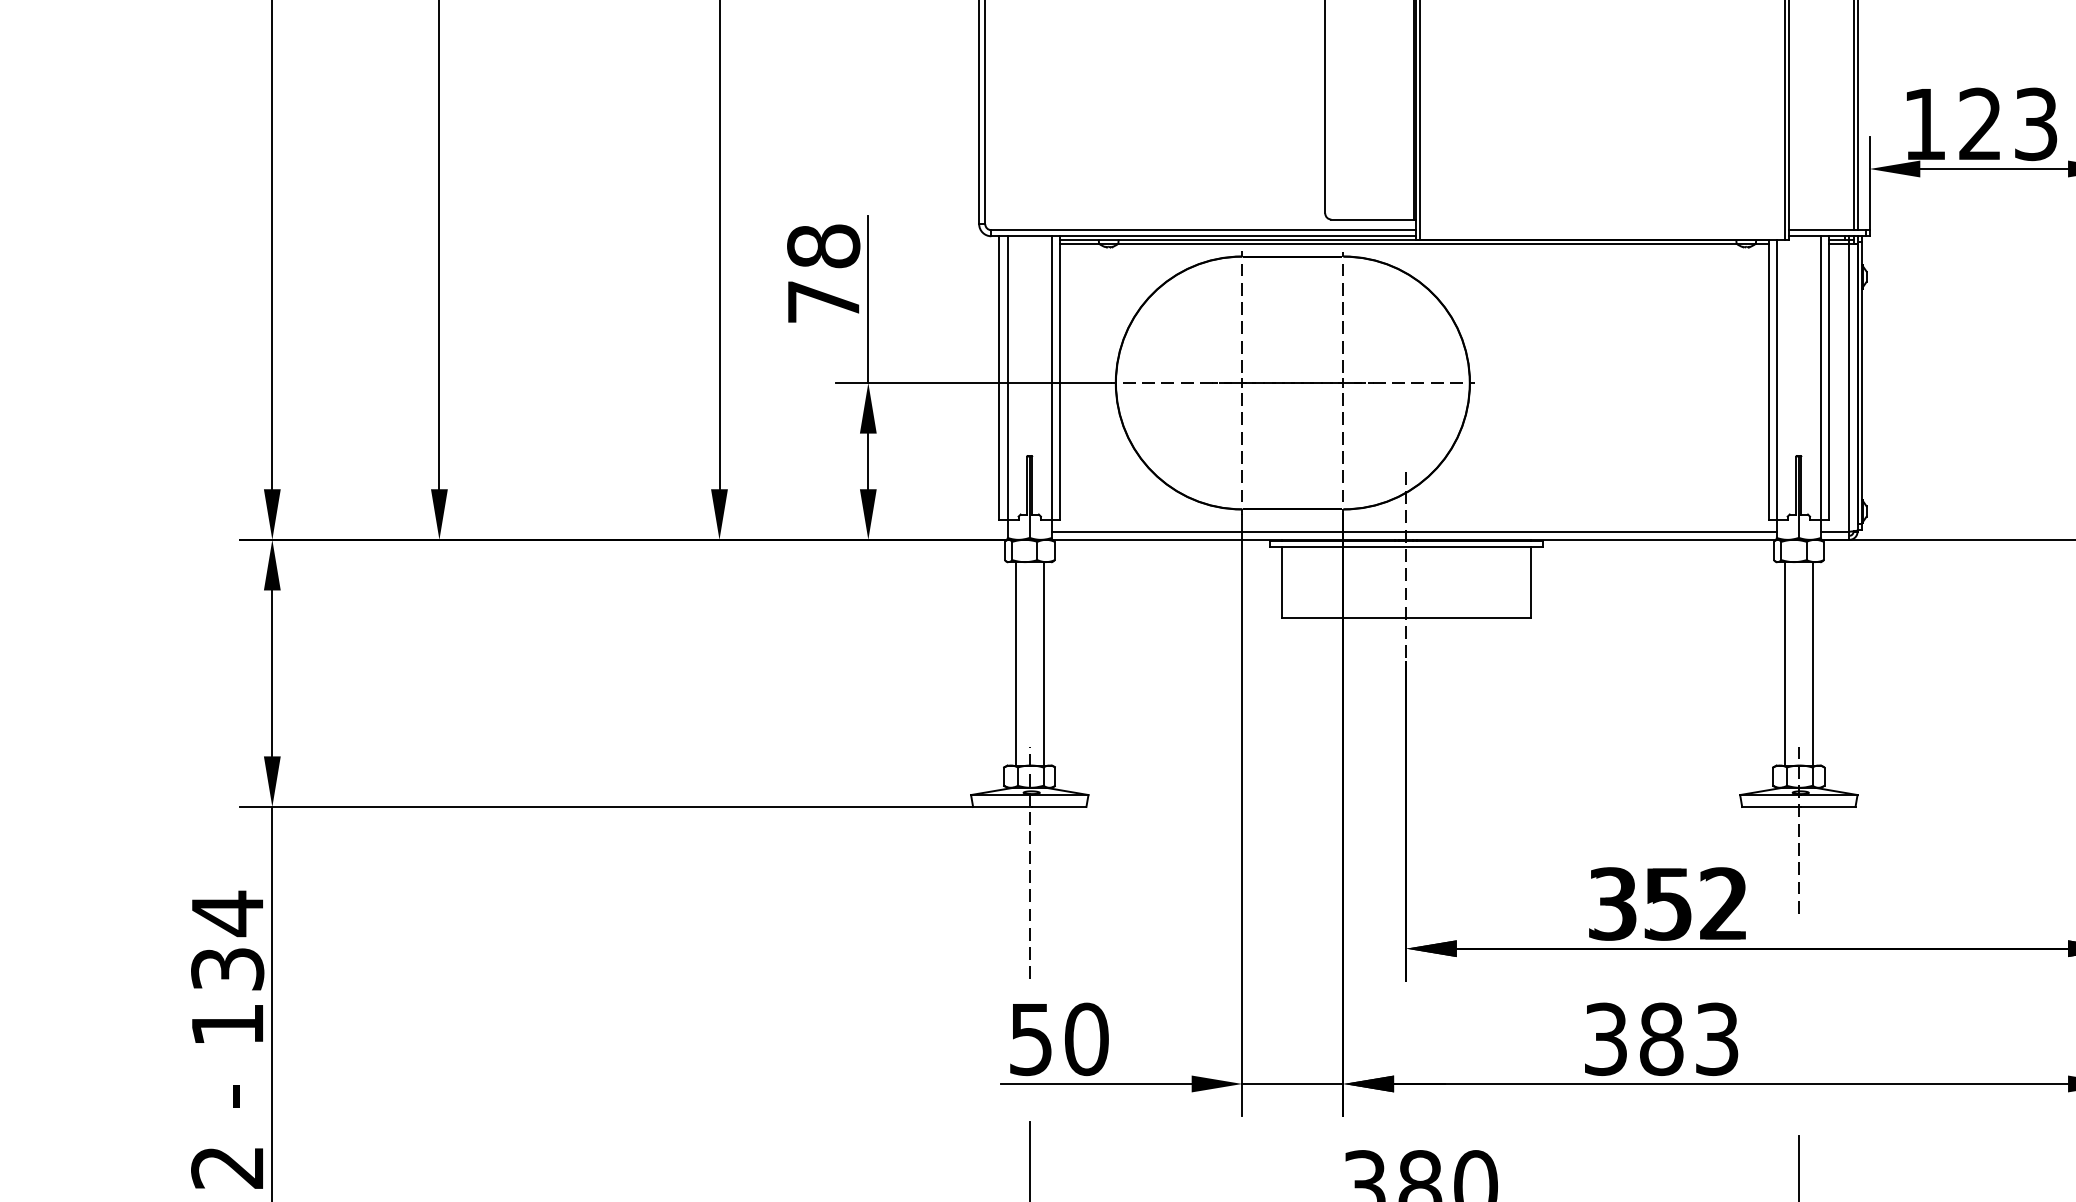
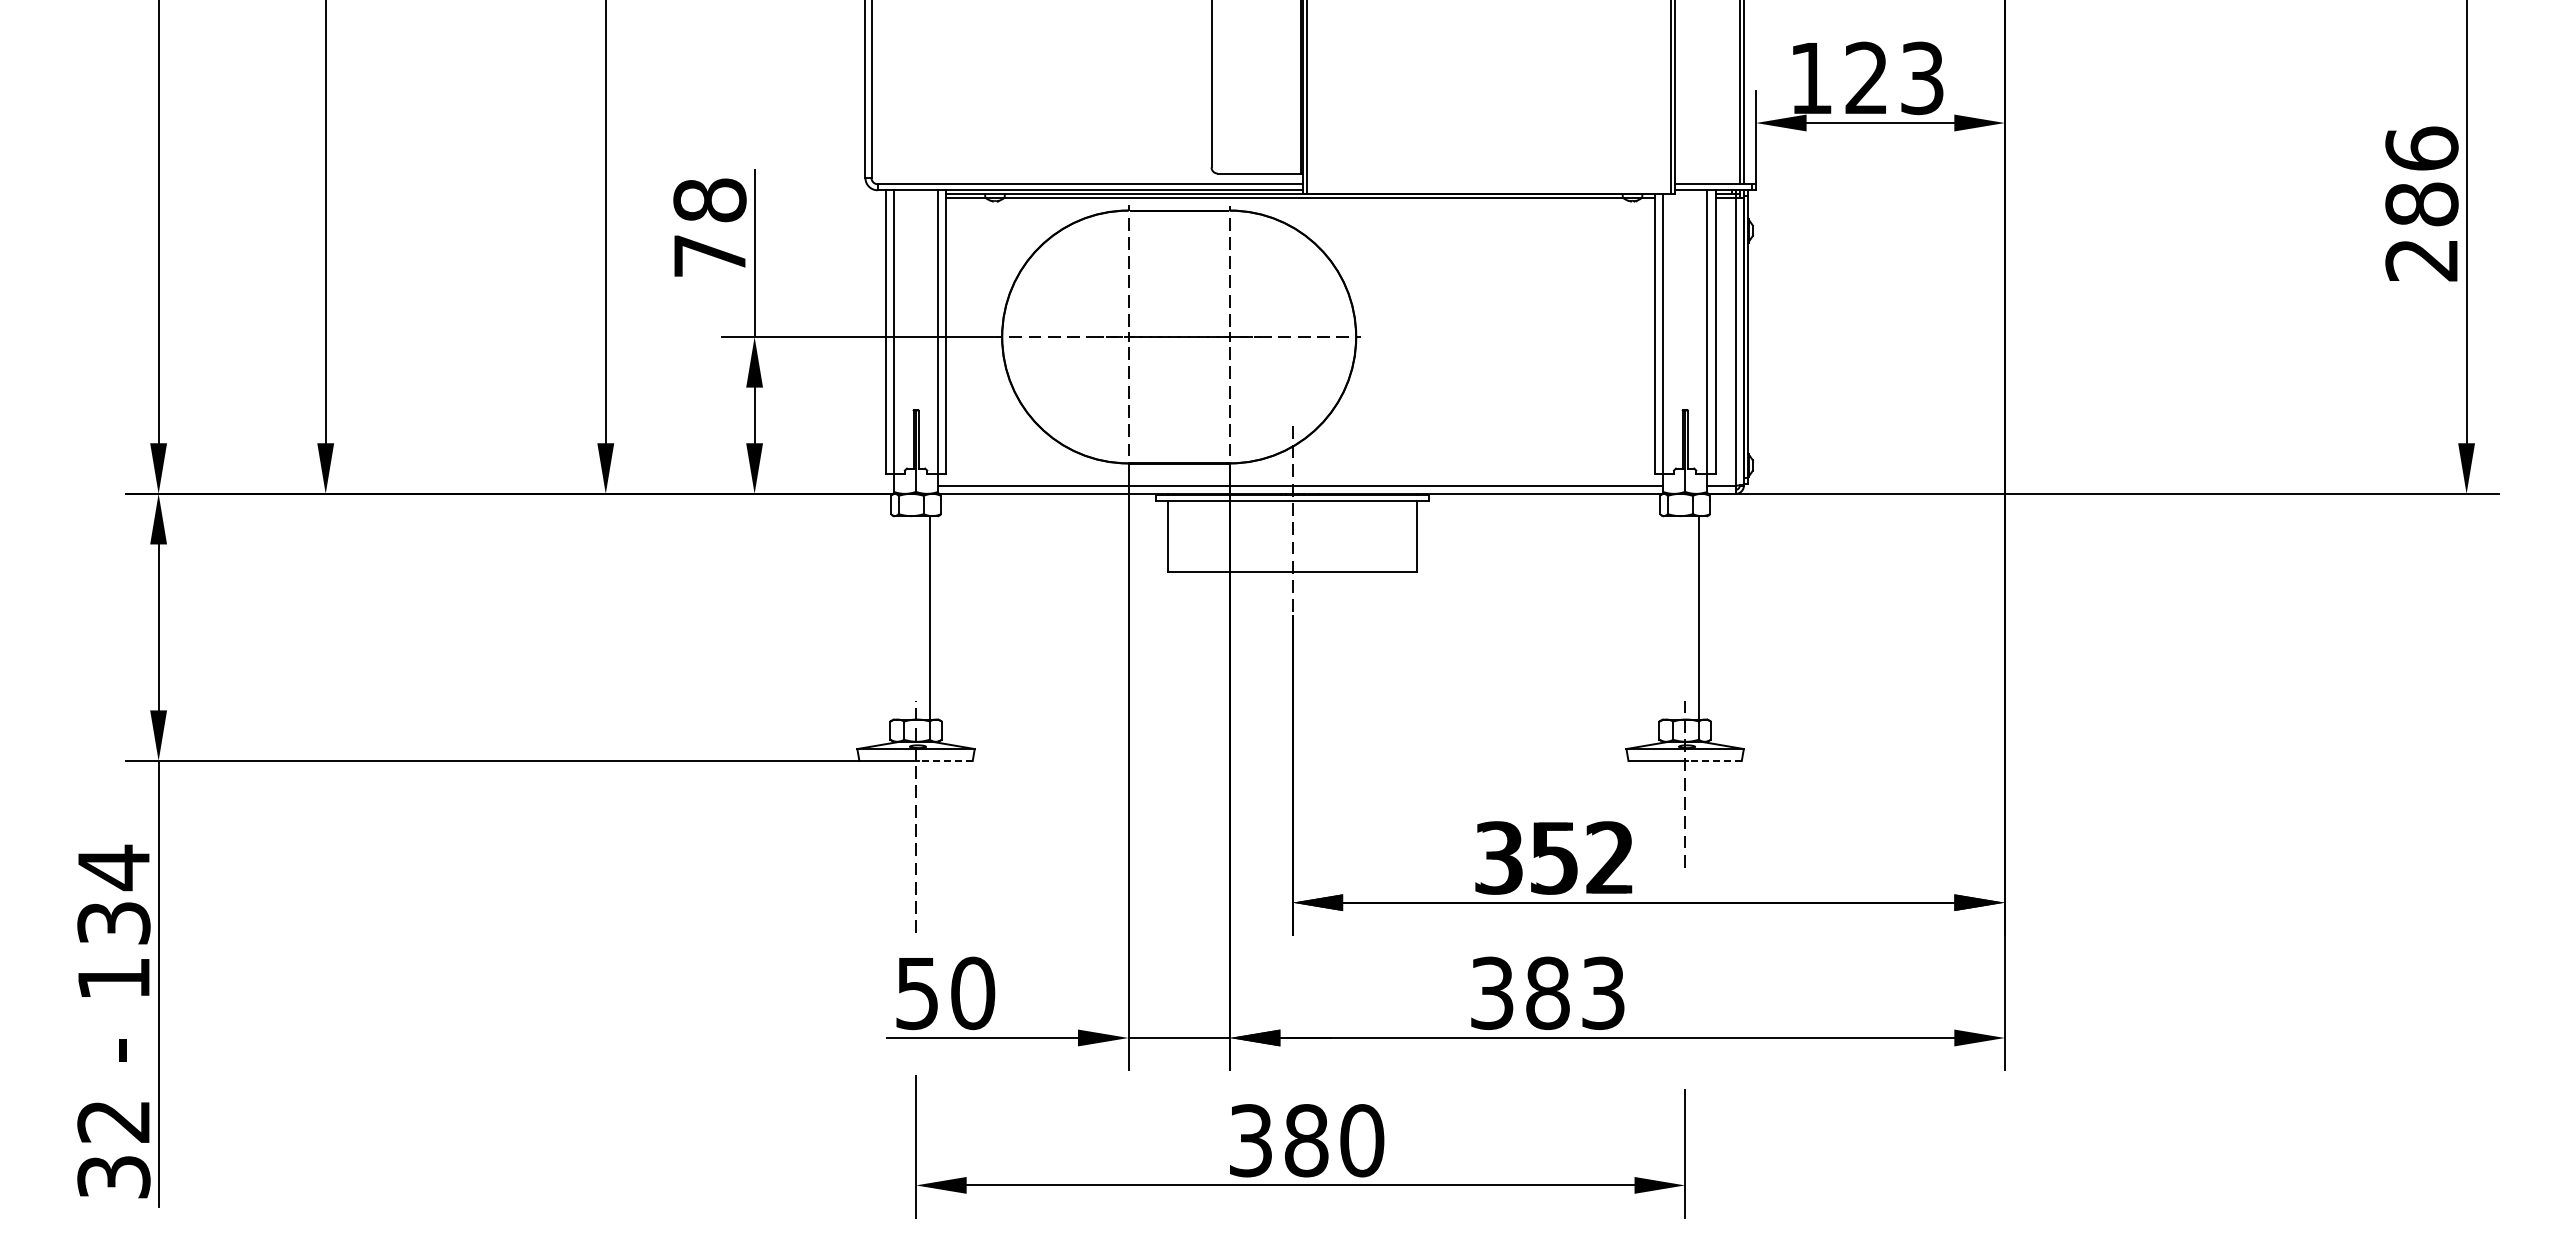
line: (1015, 663) -> (901, 617), removed
line: (1784, 663) -> (1670, 617), removed
line: (1059, 807) -> (945, 761), solid -> dashed
line: (1828, 807) -> (1714, 761), solid -> dashed

